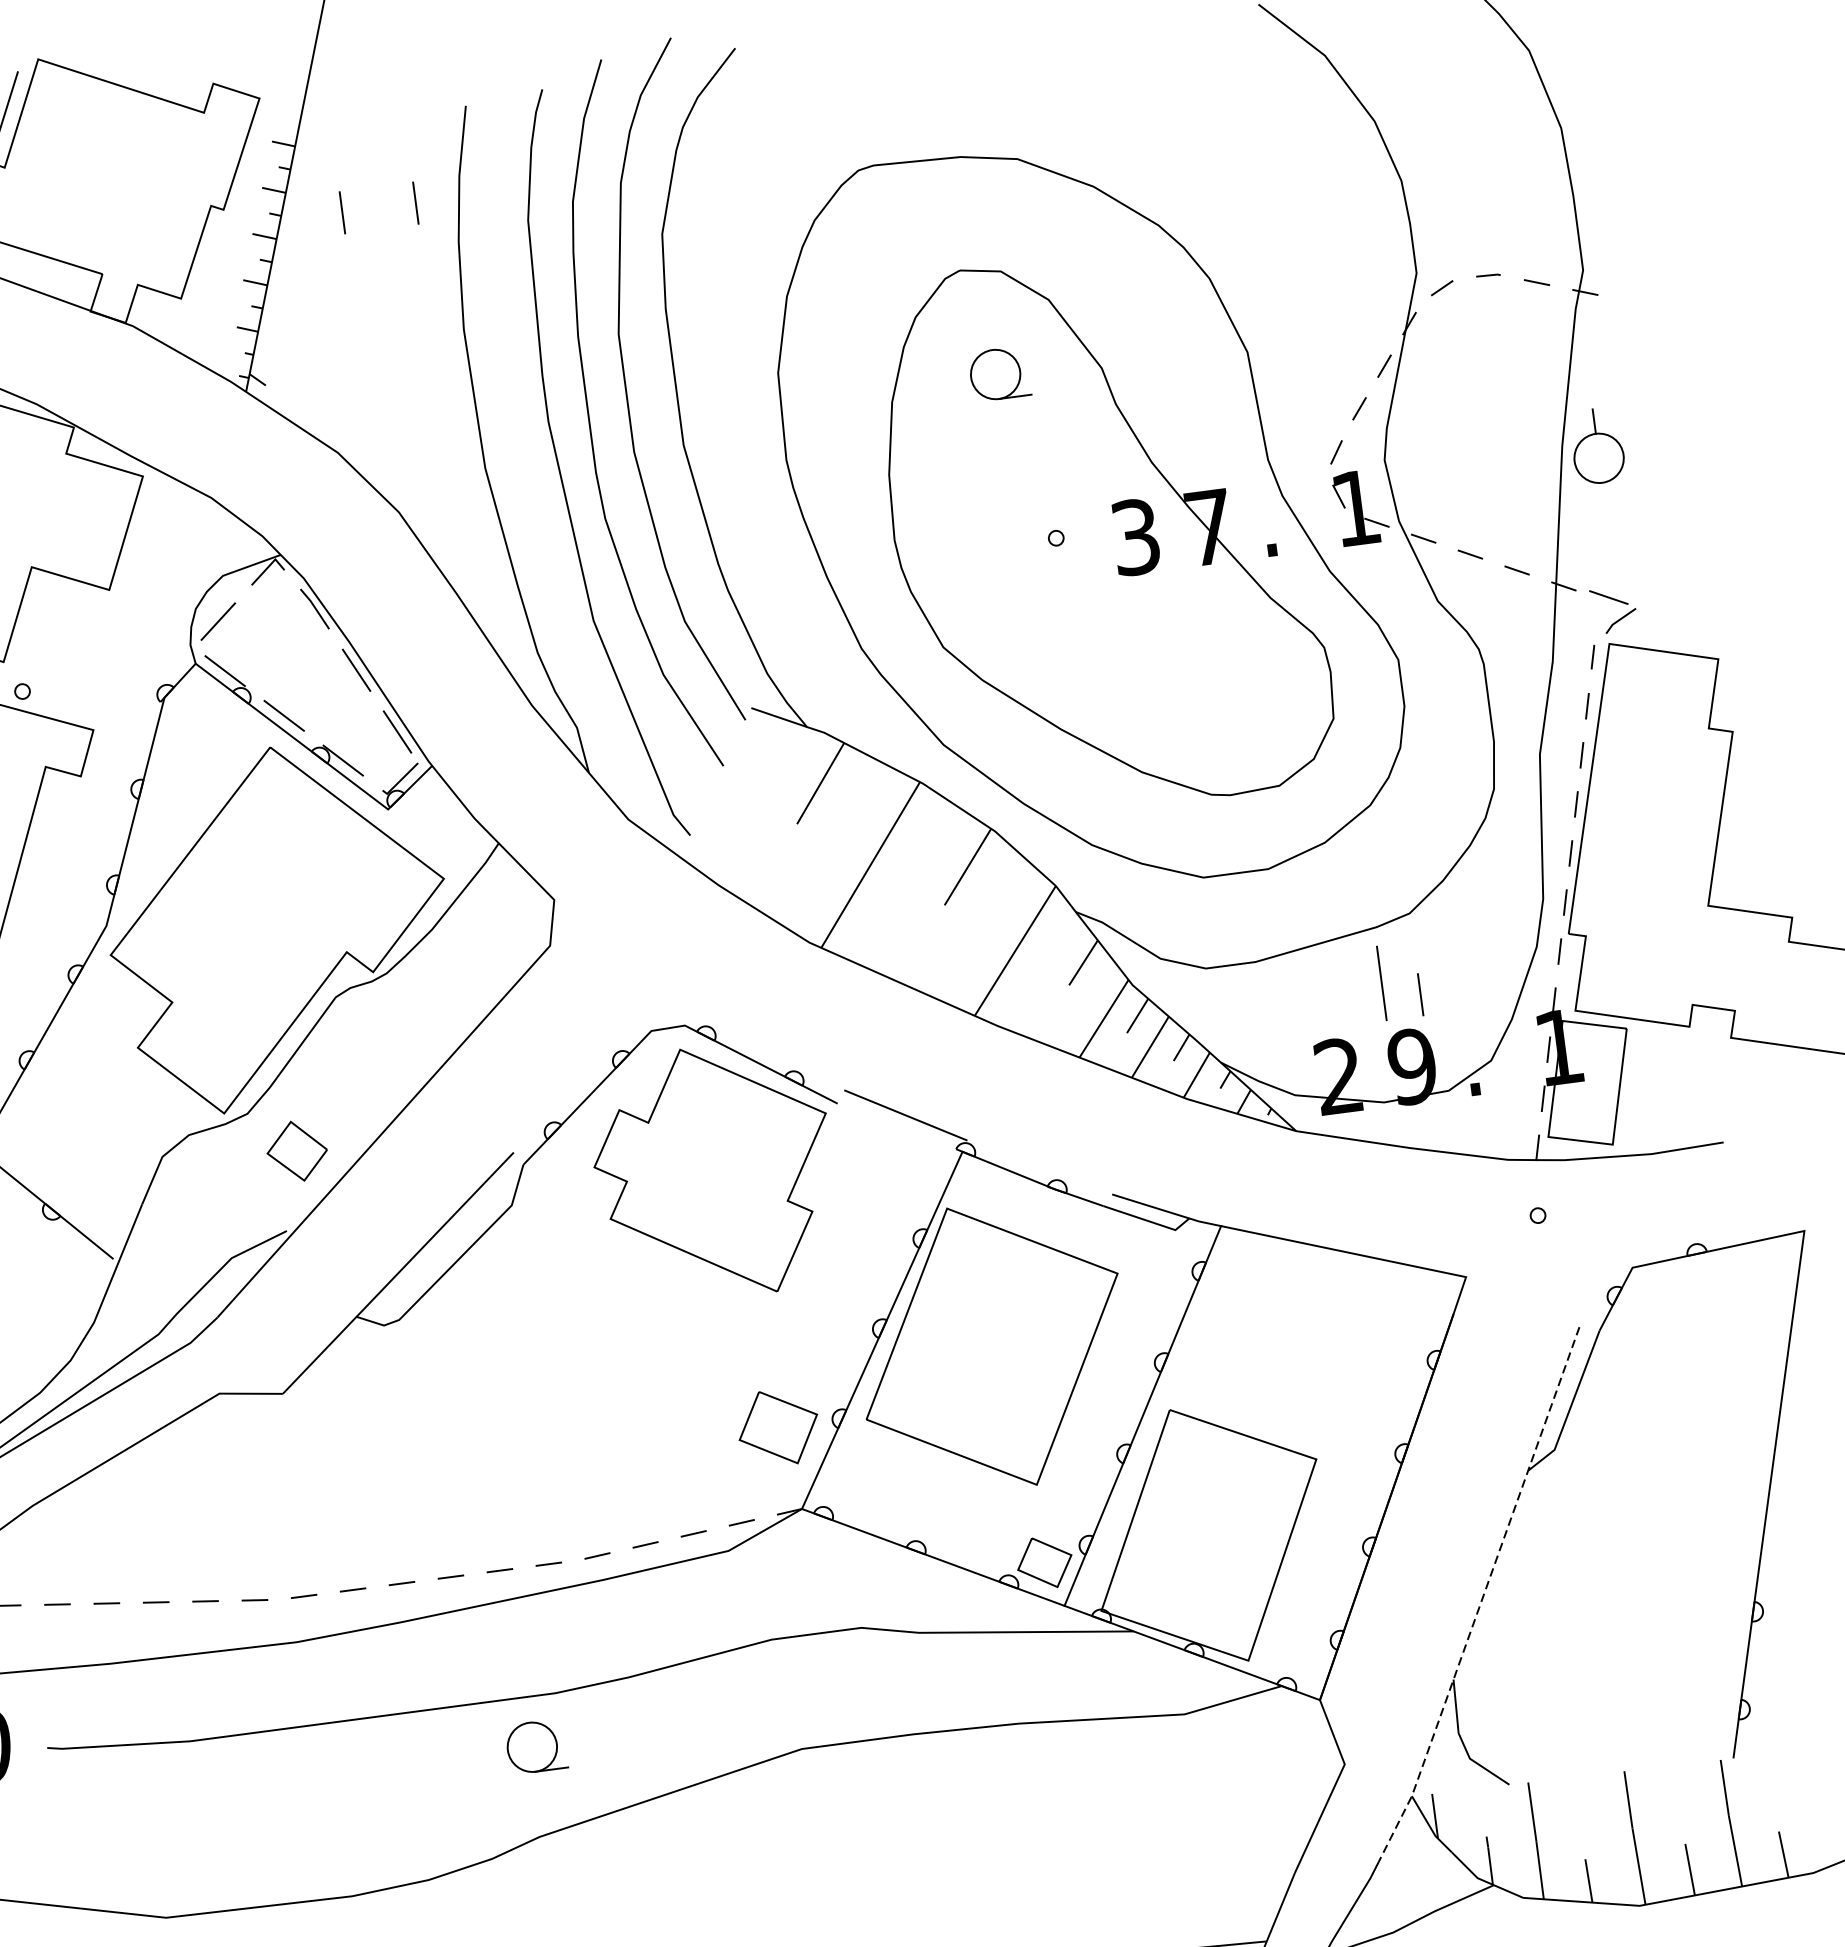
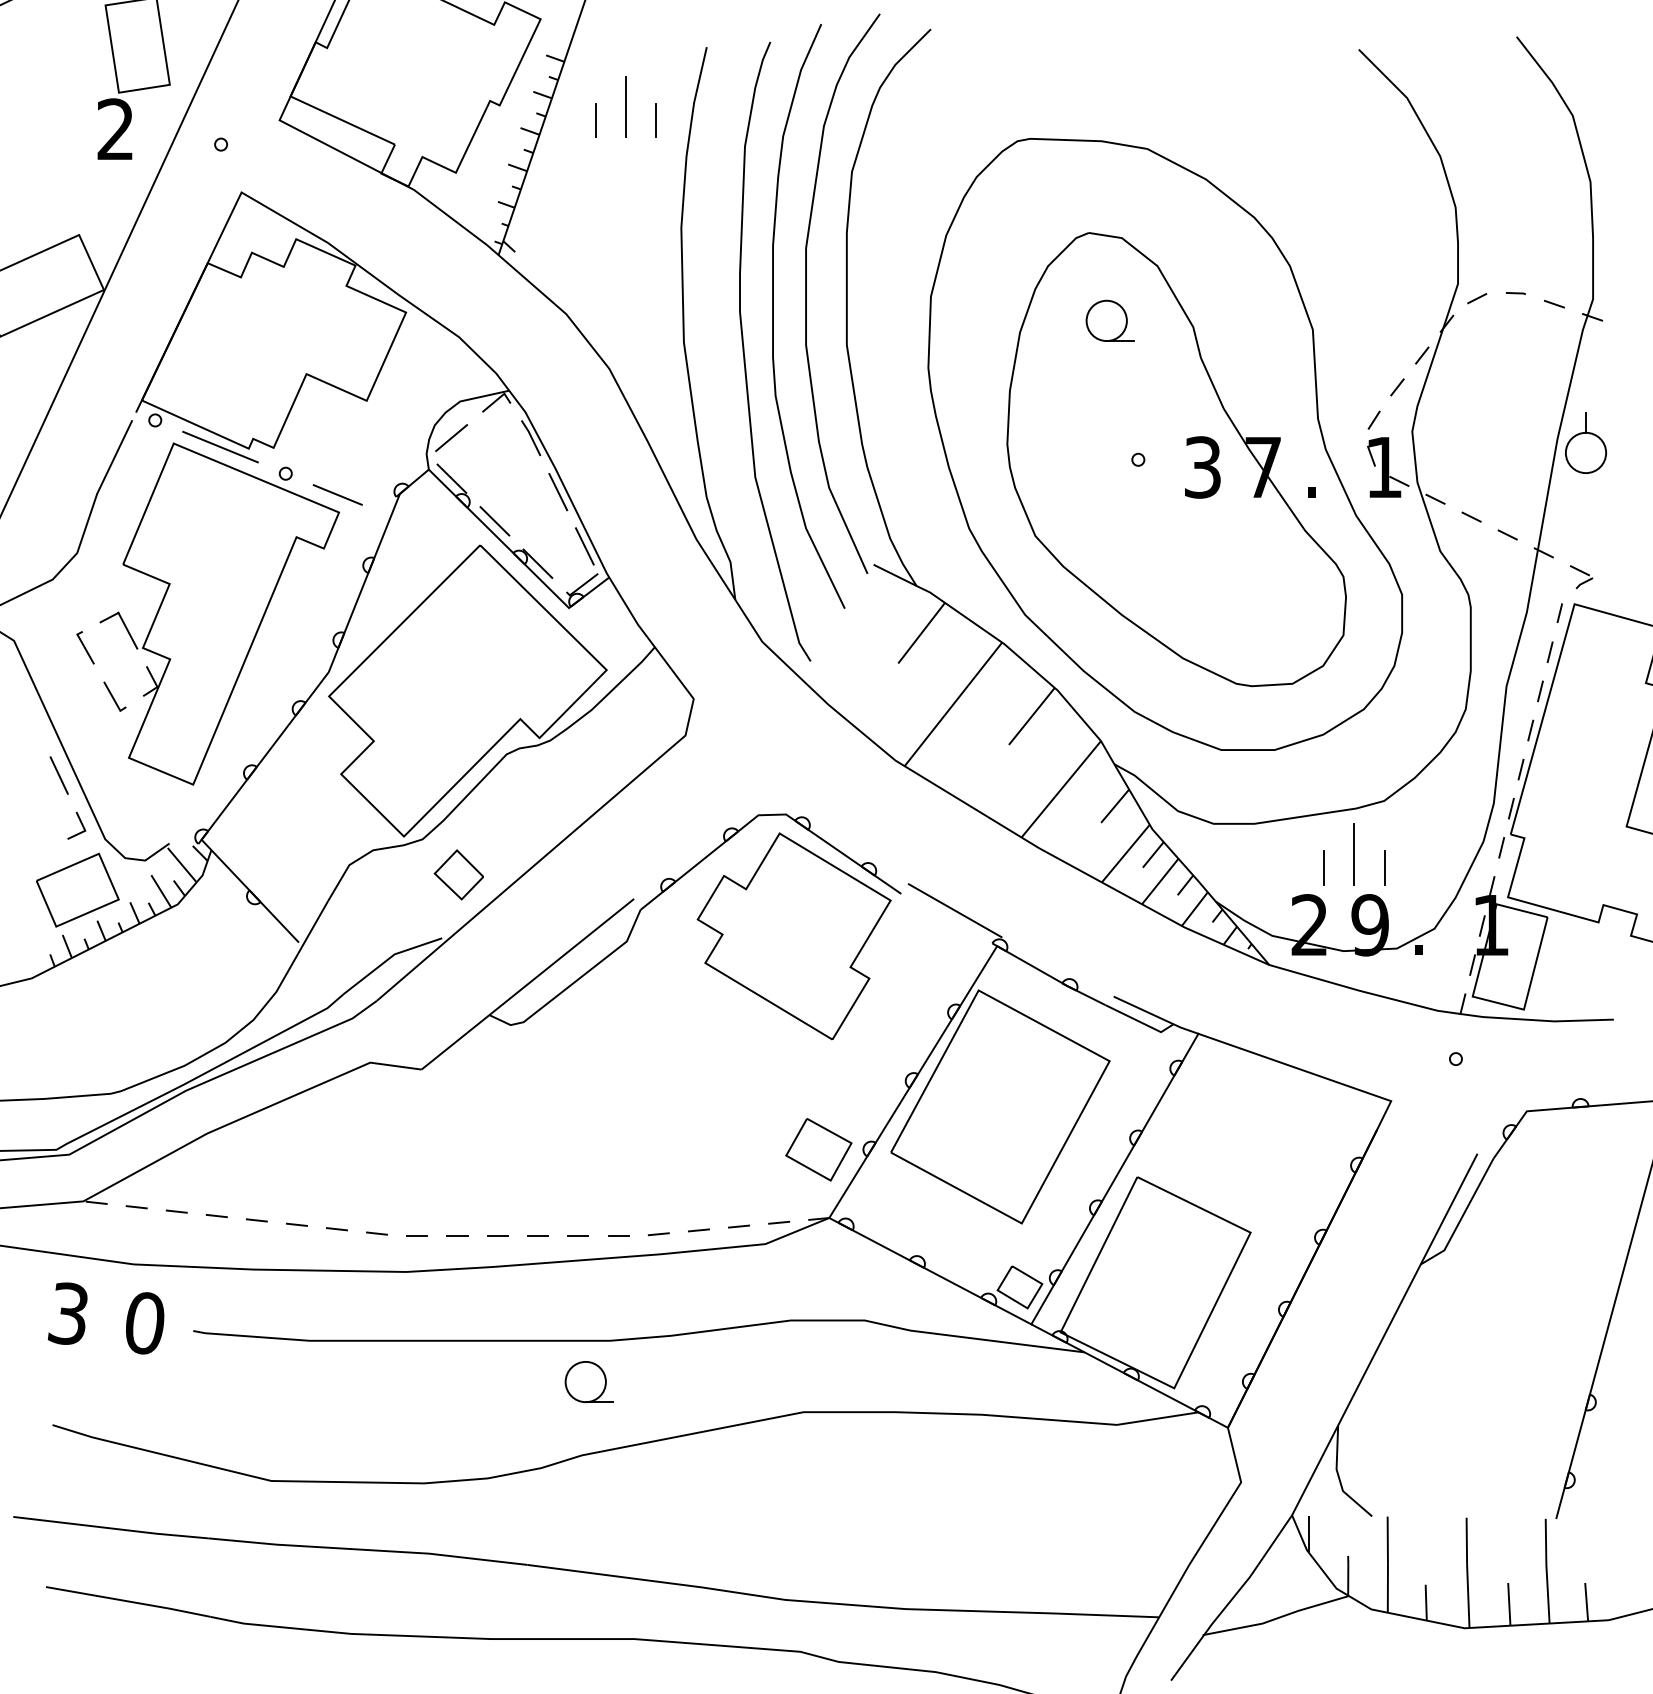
line: (376, 192) -> (625, 107), added
part: (1613, 610) -> (1581, 577), size x0.62
line: (88, 708) -> (337, 494), added
line: (1347, 1003) -> (1324, 867), added
line: (1482, 1597) -> (1370, 1362), dashed -> solid

